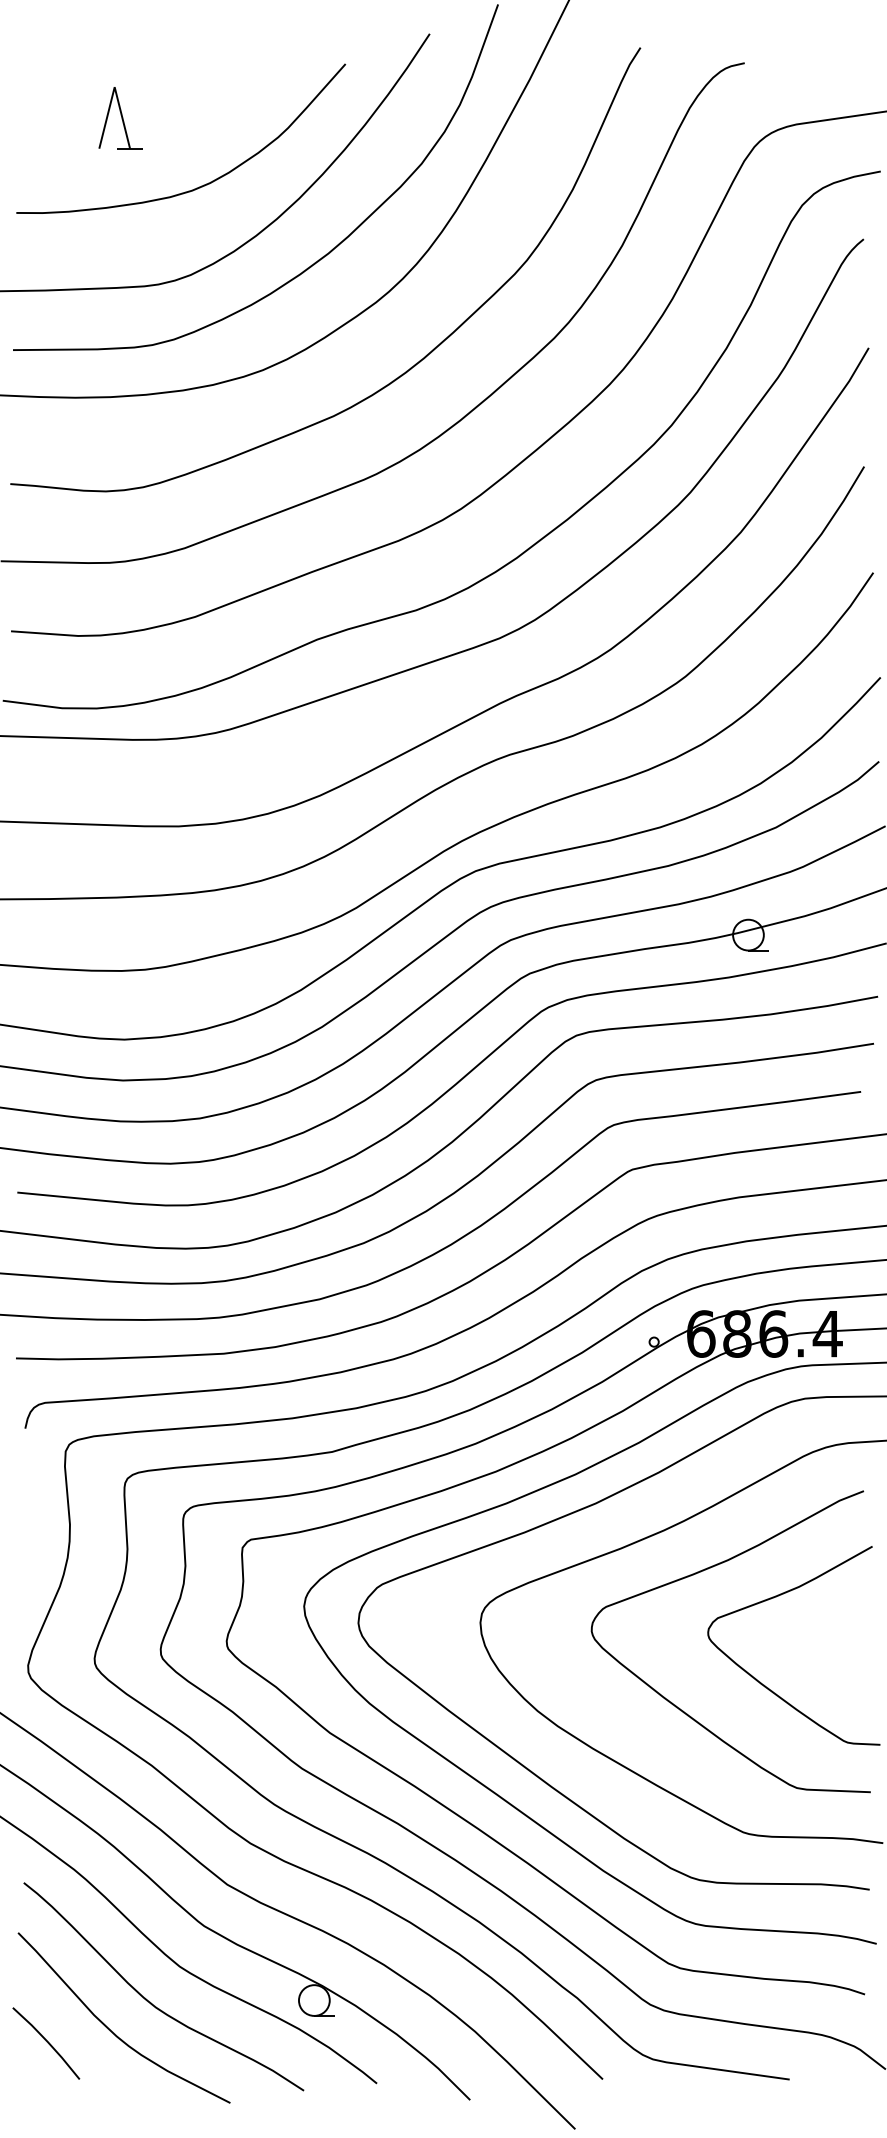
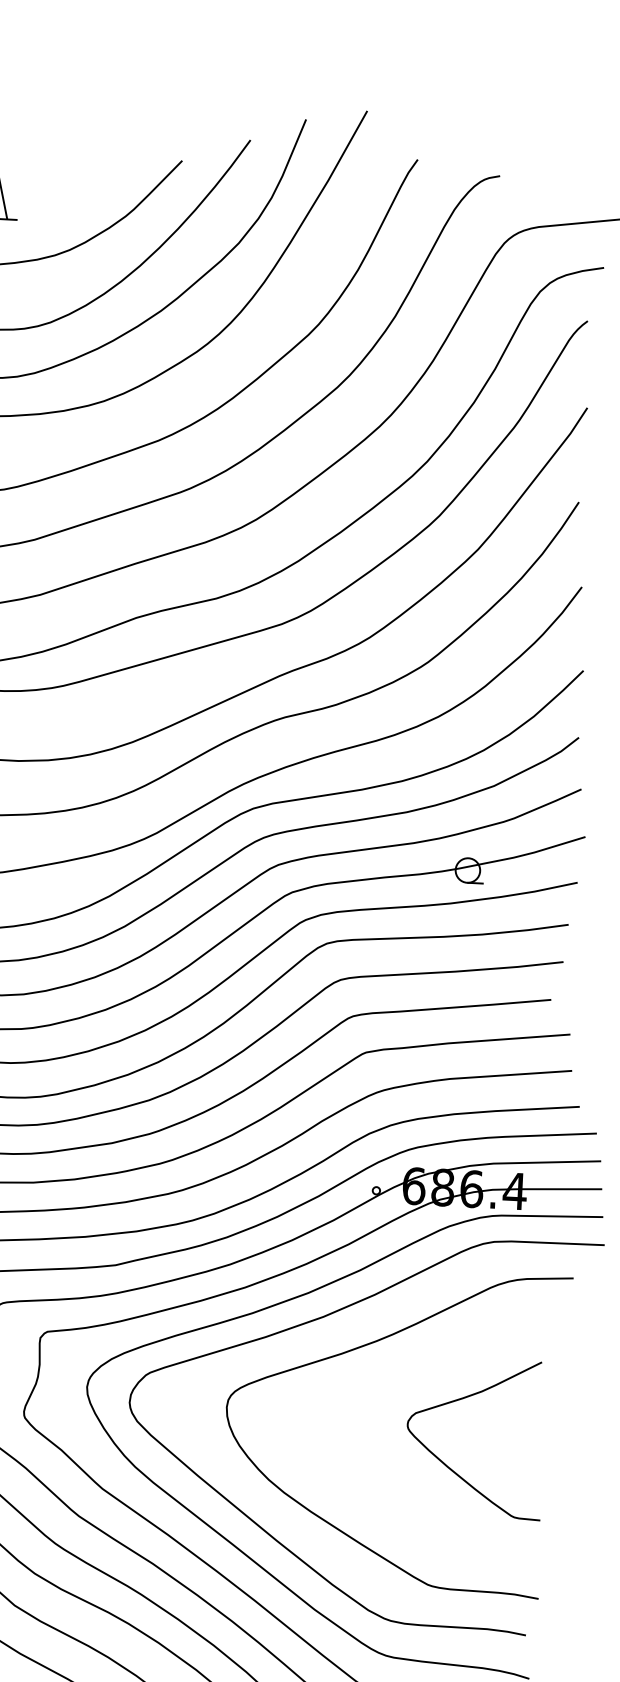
curve: (701, 1572) -> (404, 1376), removed

